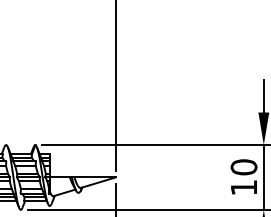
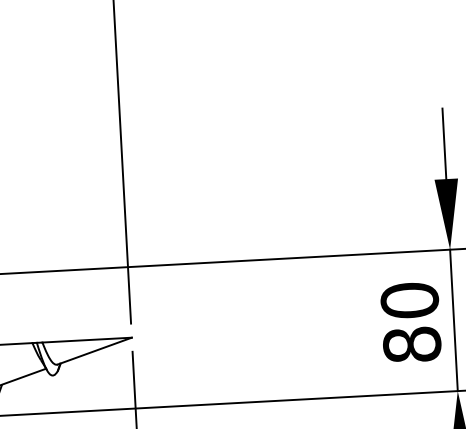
text: (243, 187) -> (410, 344), 10 -> 80

